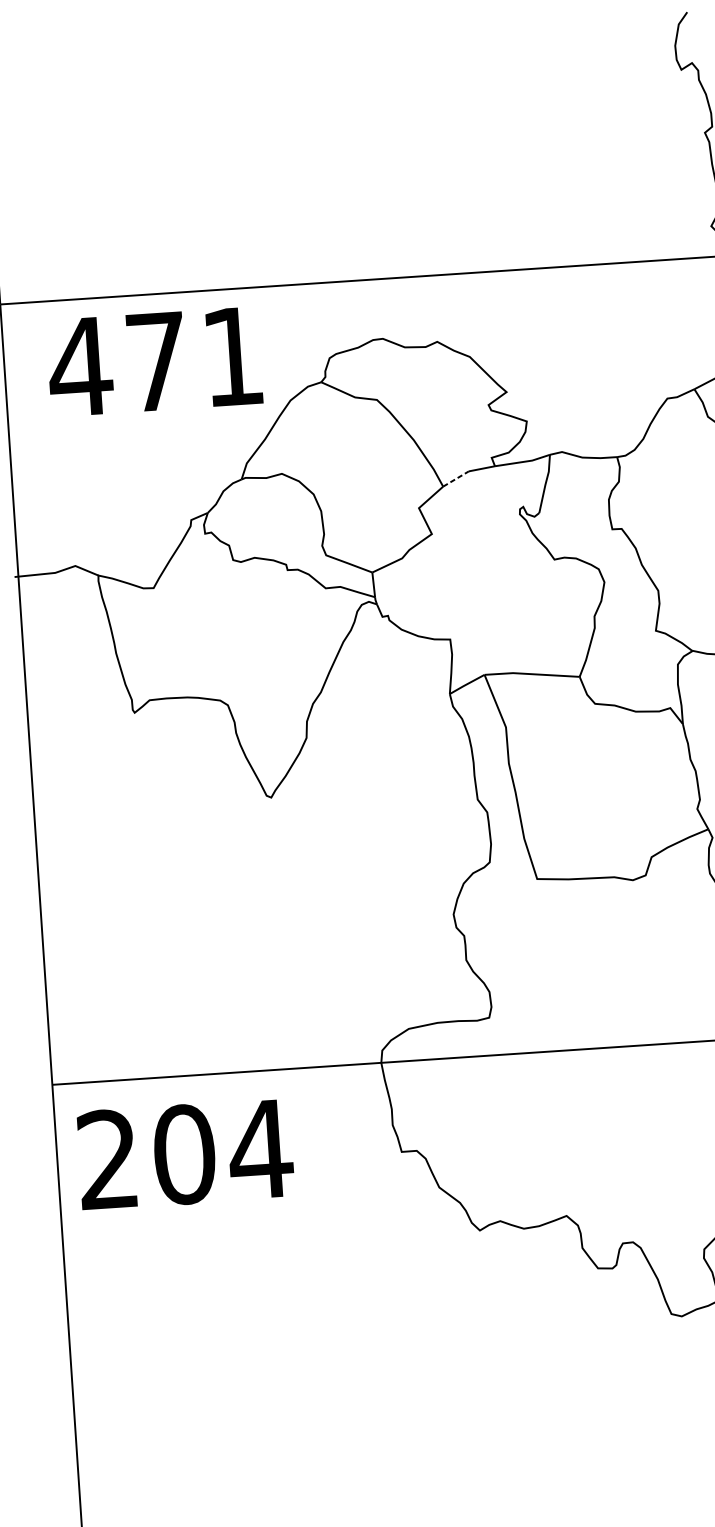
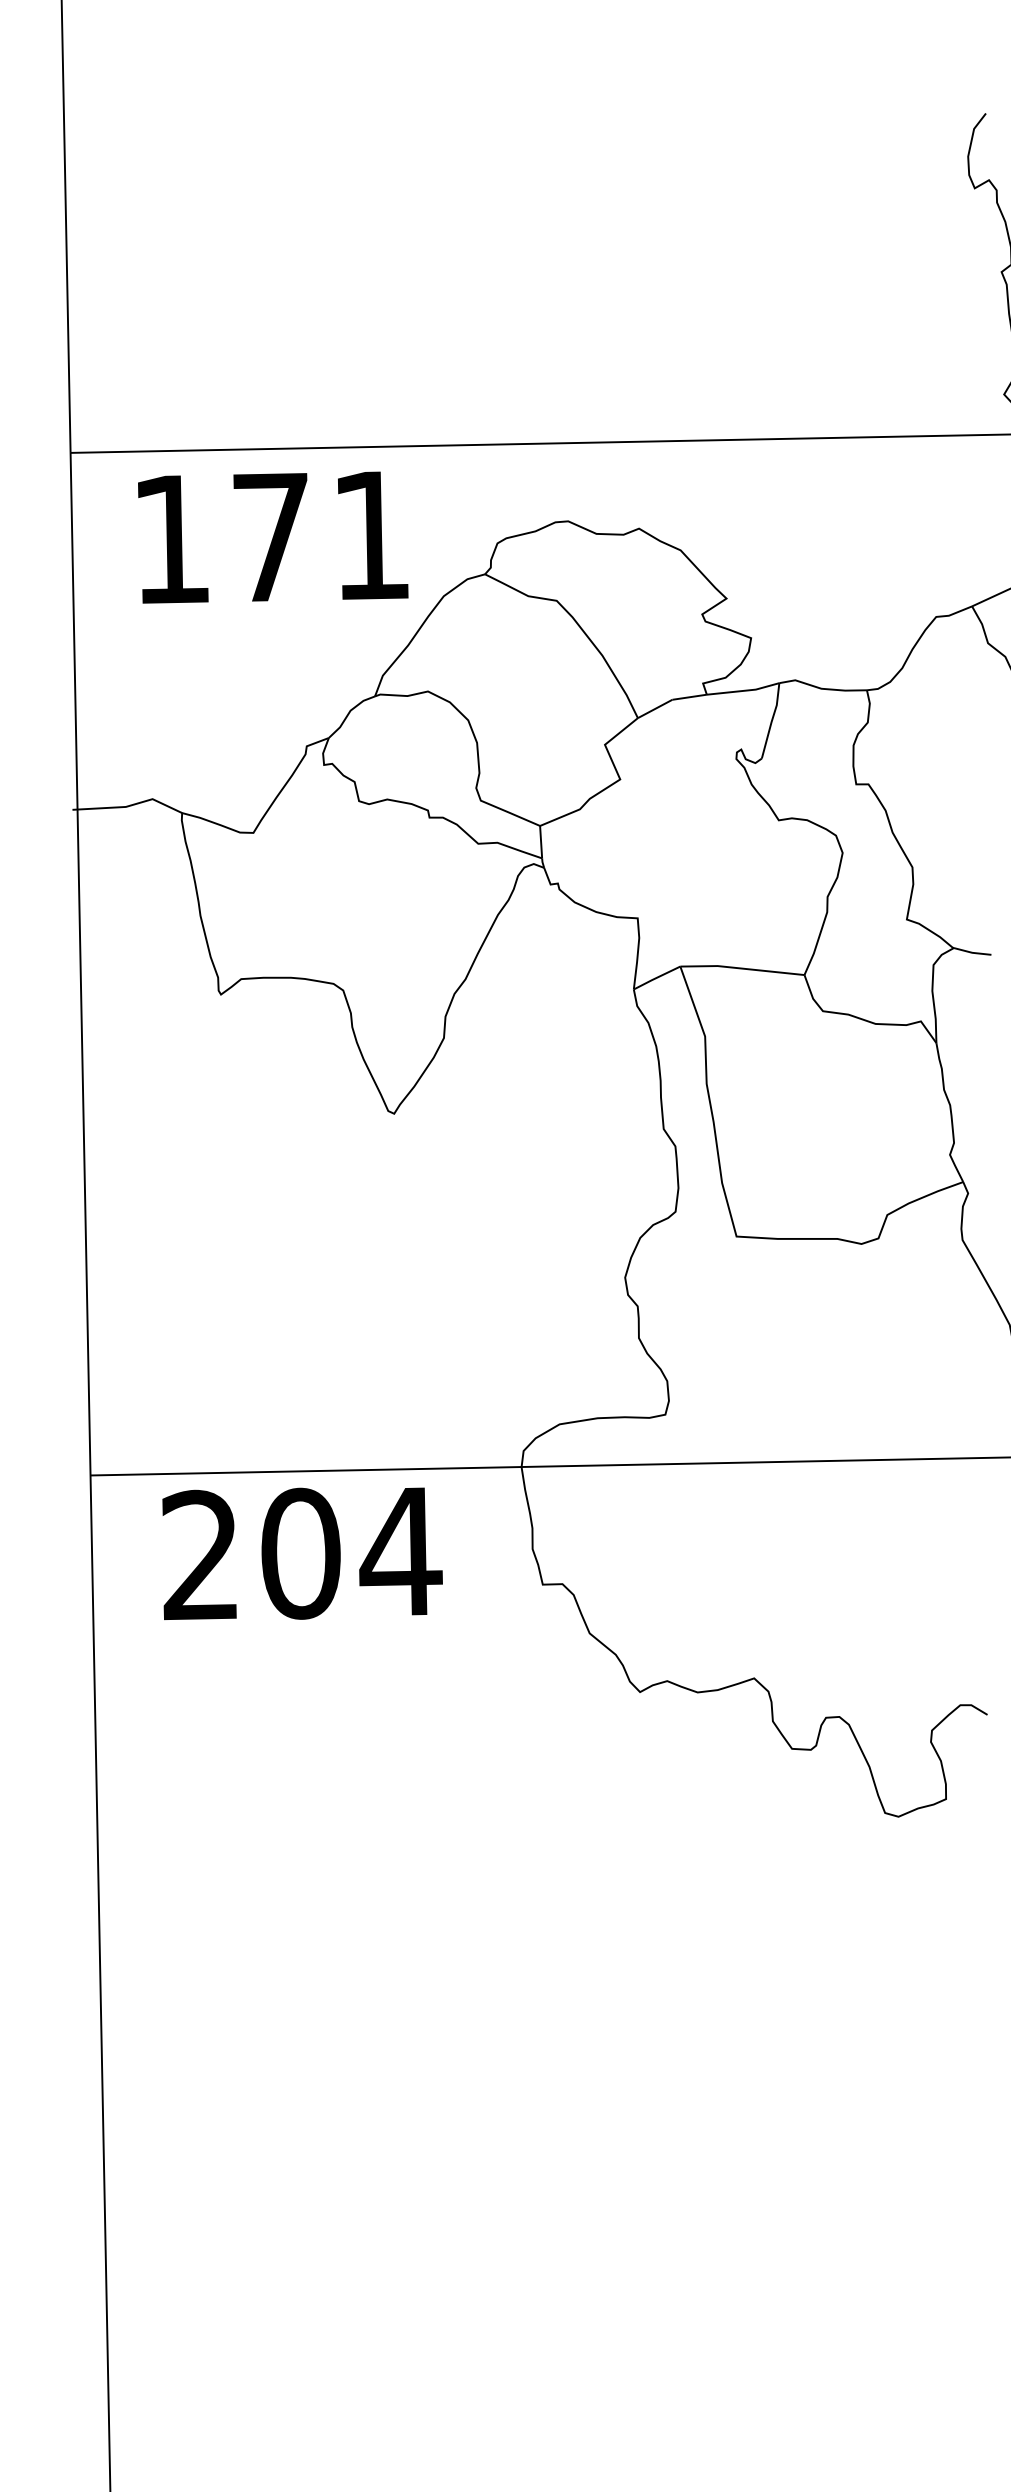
text: (80, 366) -> (171, 539), 471 -> 171
line: (456, 478) -> (655, 708), dashed -> solid
text: (185, 1154) -> (302, 1553), moved

